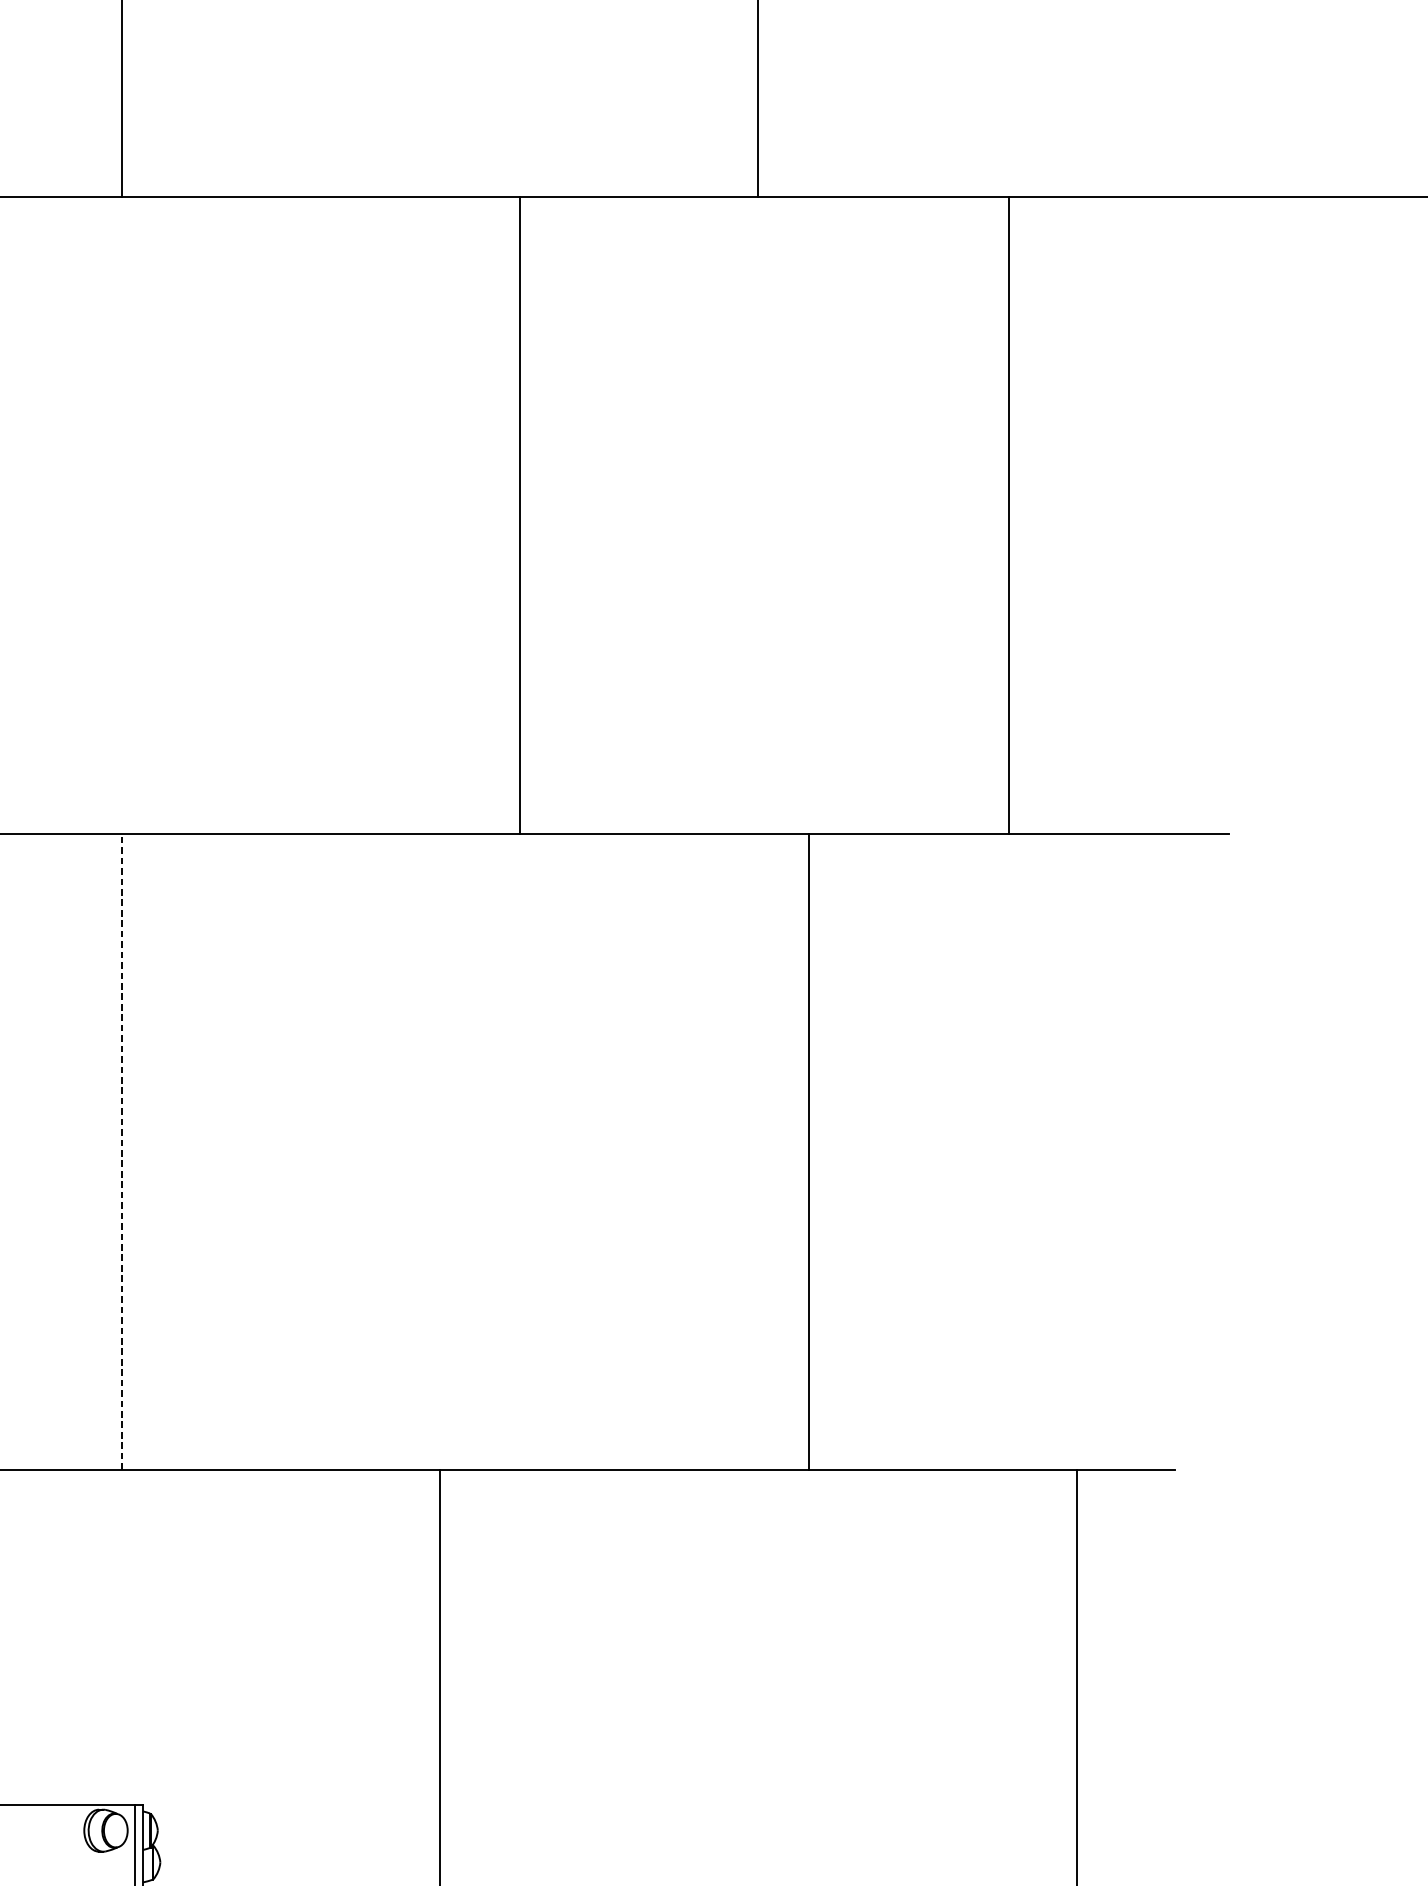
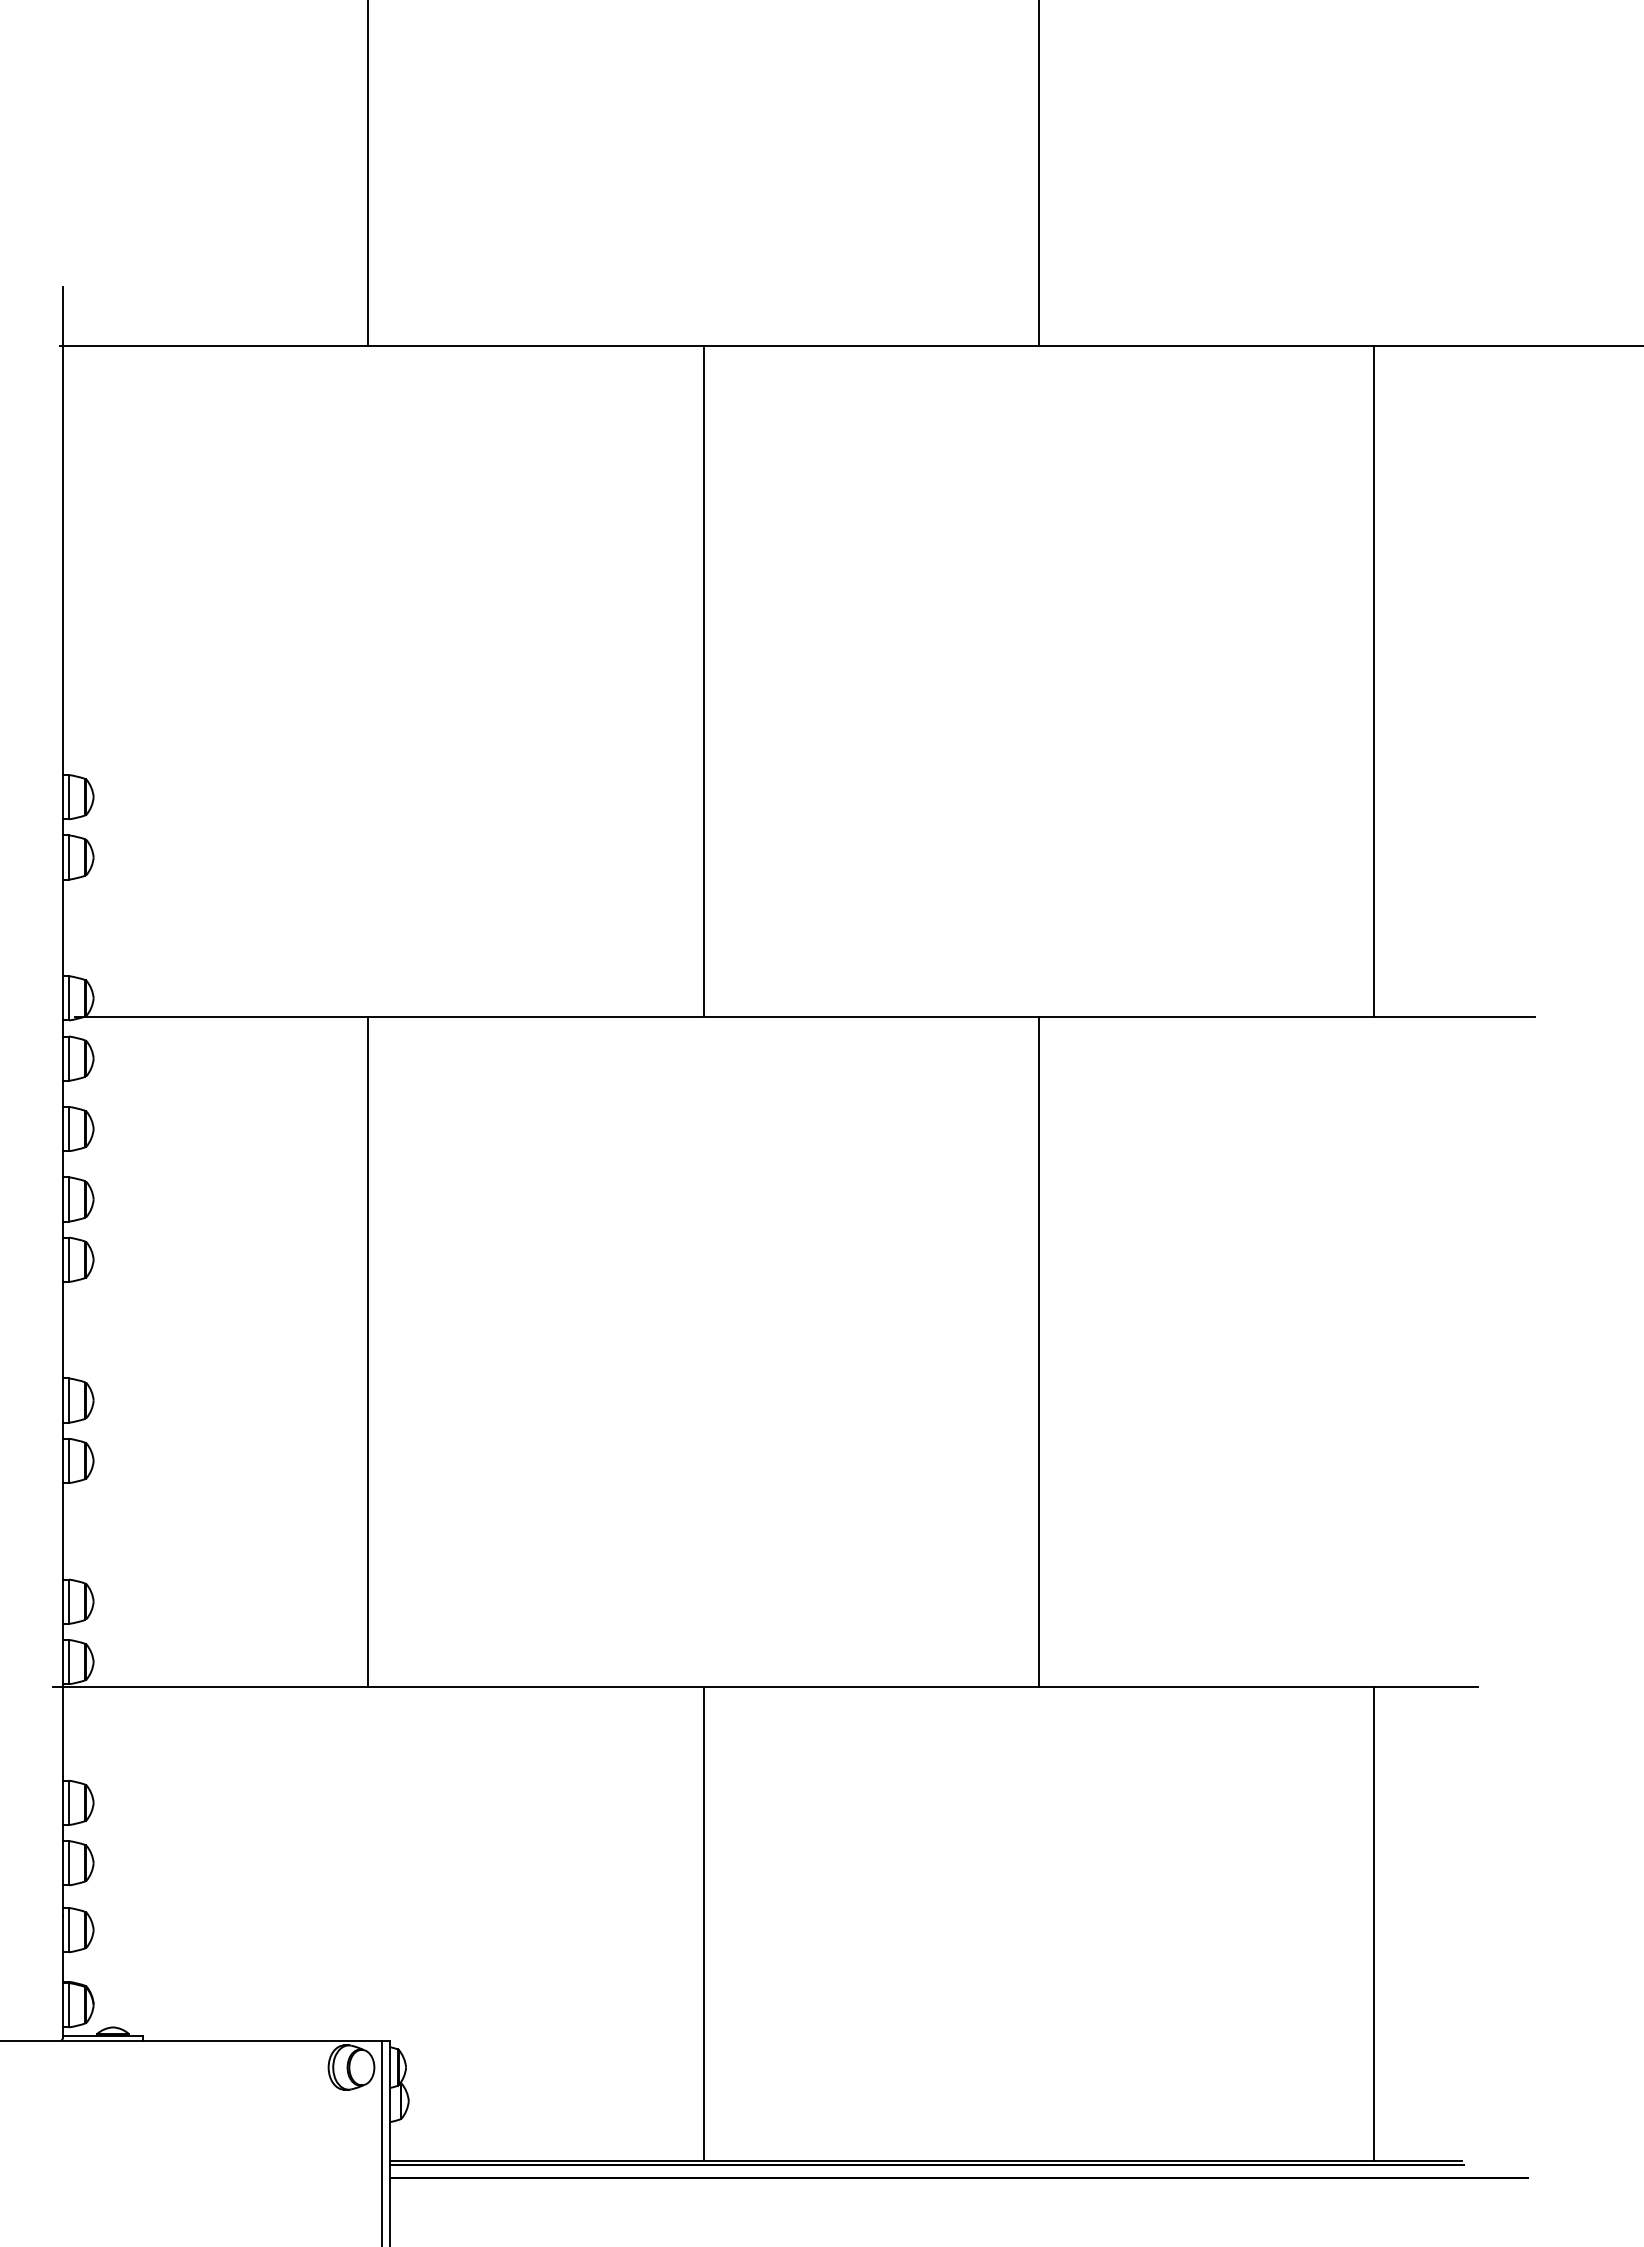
line: (519, 515) -> (703, 681), moved
line: (1009, 515) -> (1374, 681), moved
line: (122, 1151) -> (368, 1351), dashed -> solid
line: (808, 1151) -> (1038, 1351), moved

